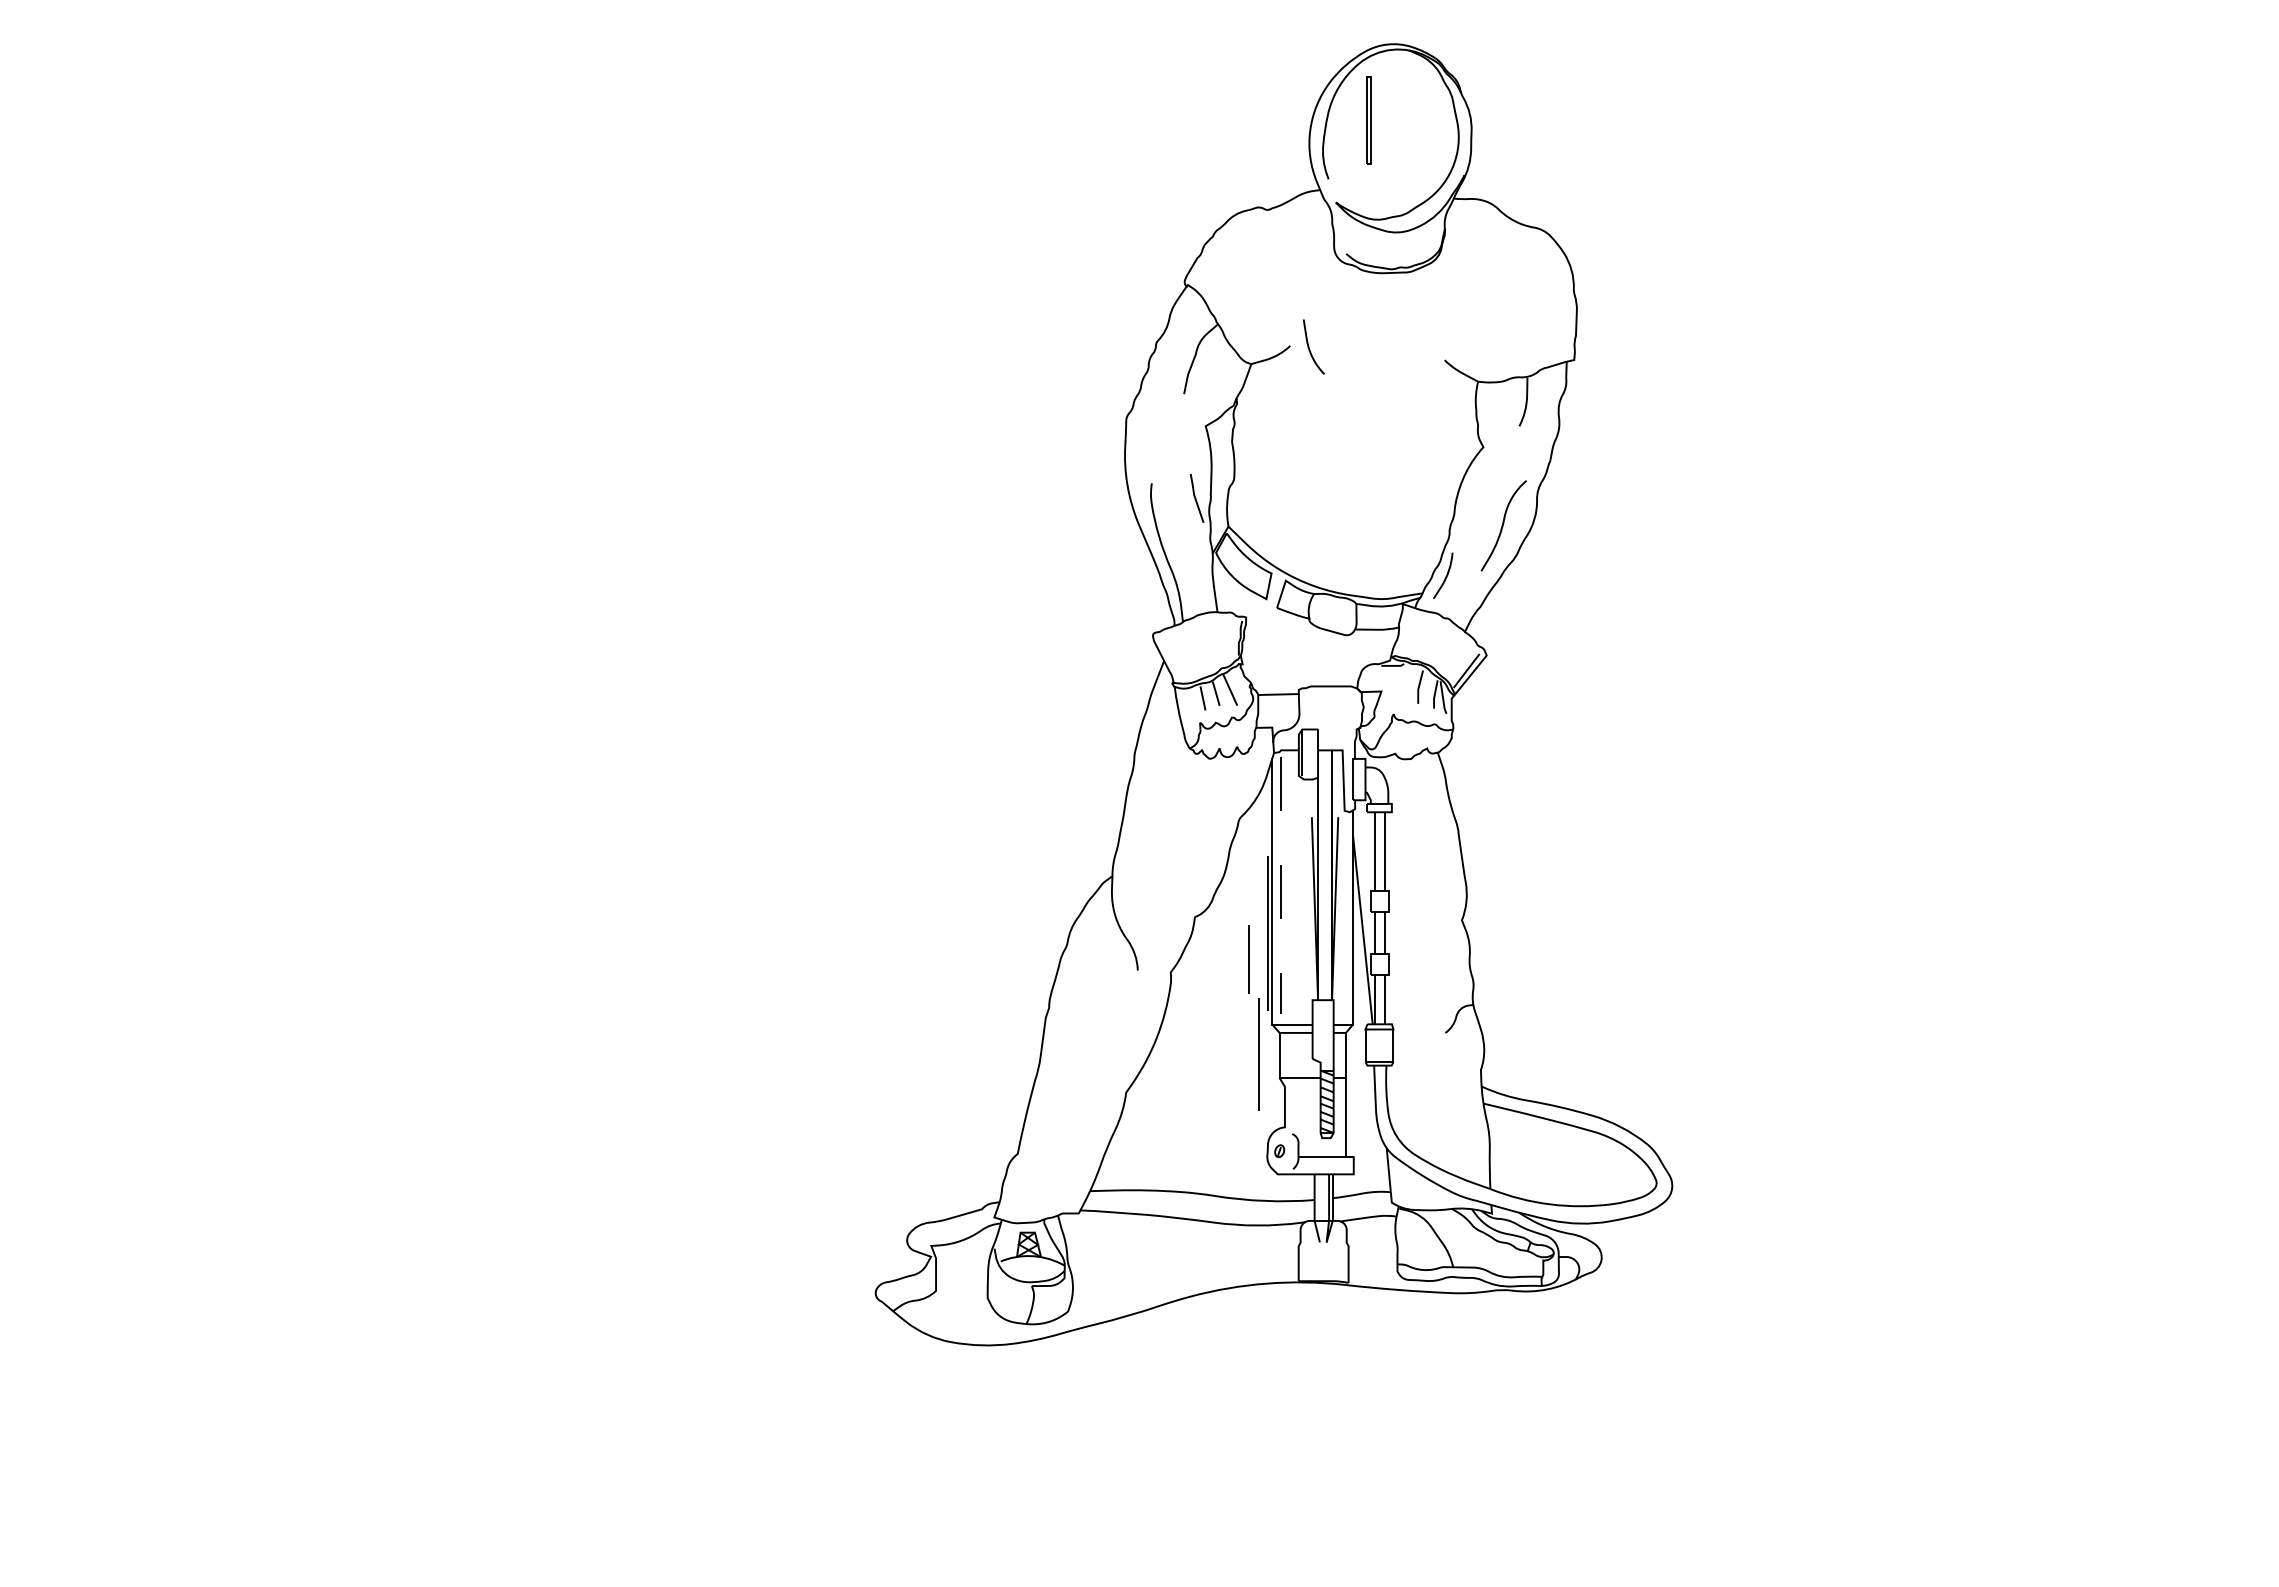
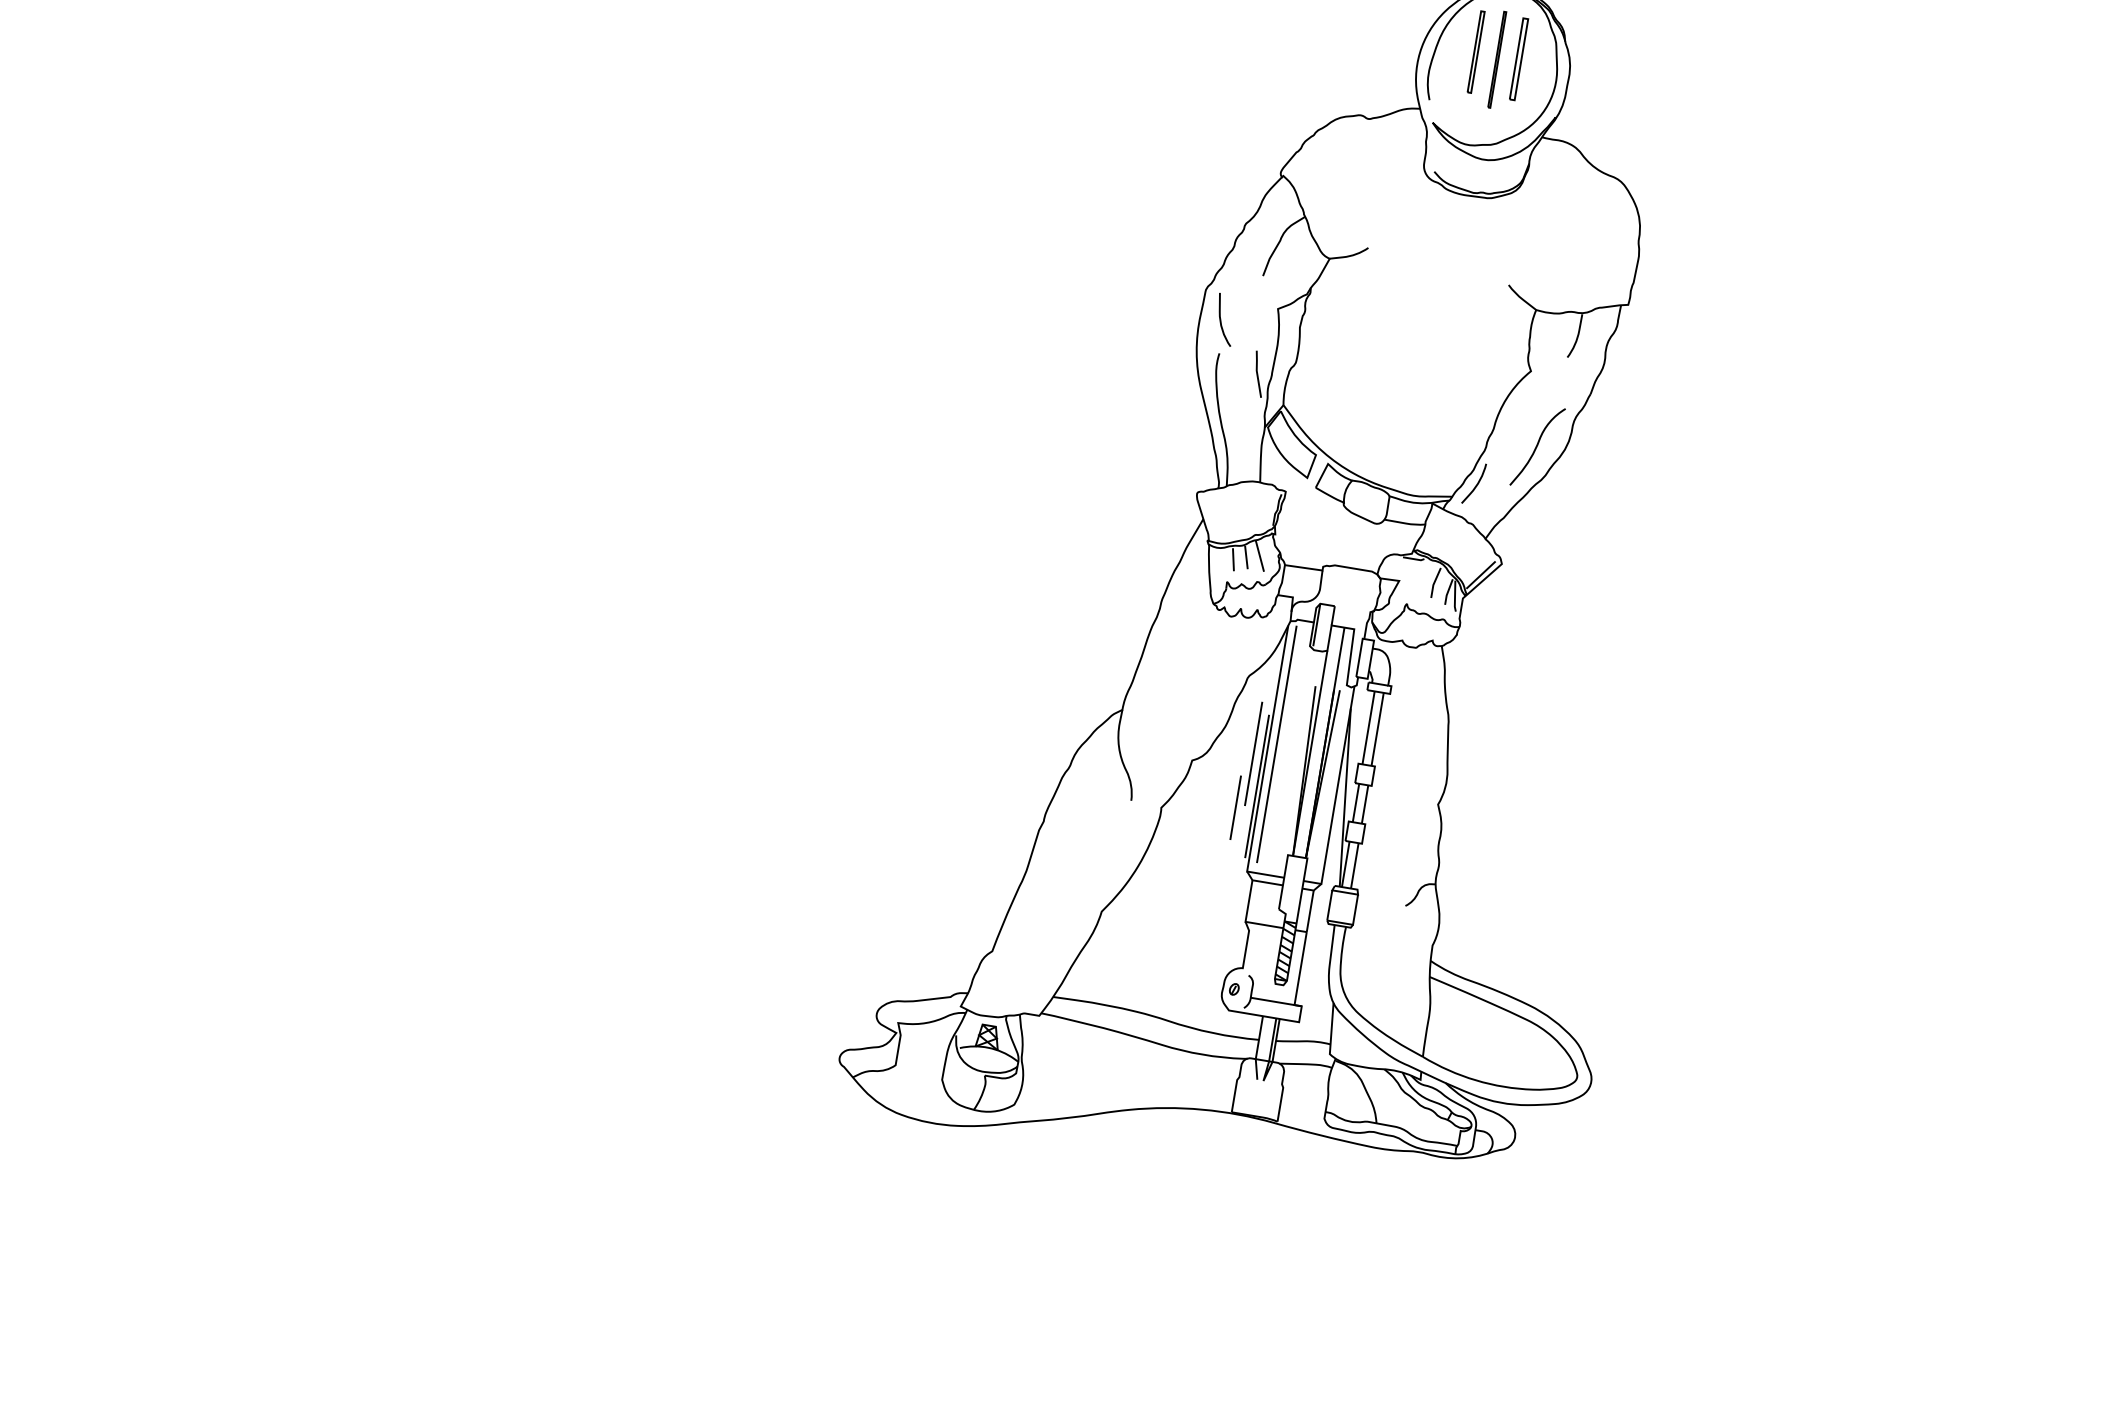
part: (1415, 120) -> (1518, 59), added
line: (1392, 124) -> (1496, 59), added
curve: (1309, 346) -> (1221, 318), moved
line: (1281, 885) -> (1277, 744), dashed -> solid
line: (1258, 1054) -> (1253, 753), moved

